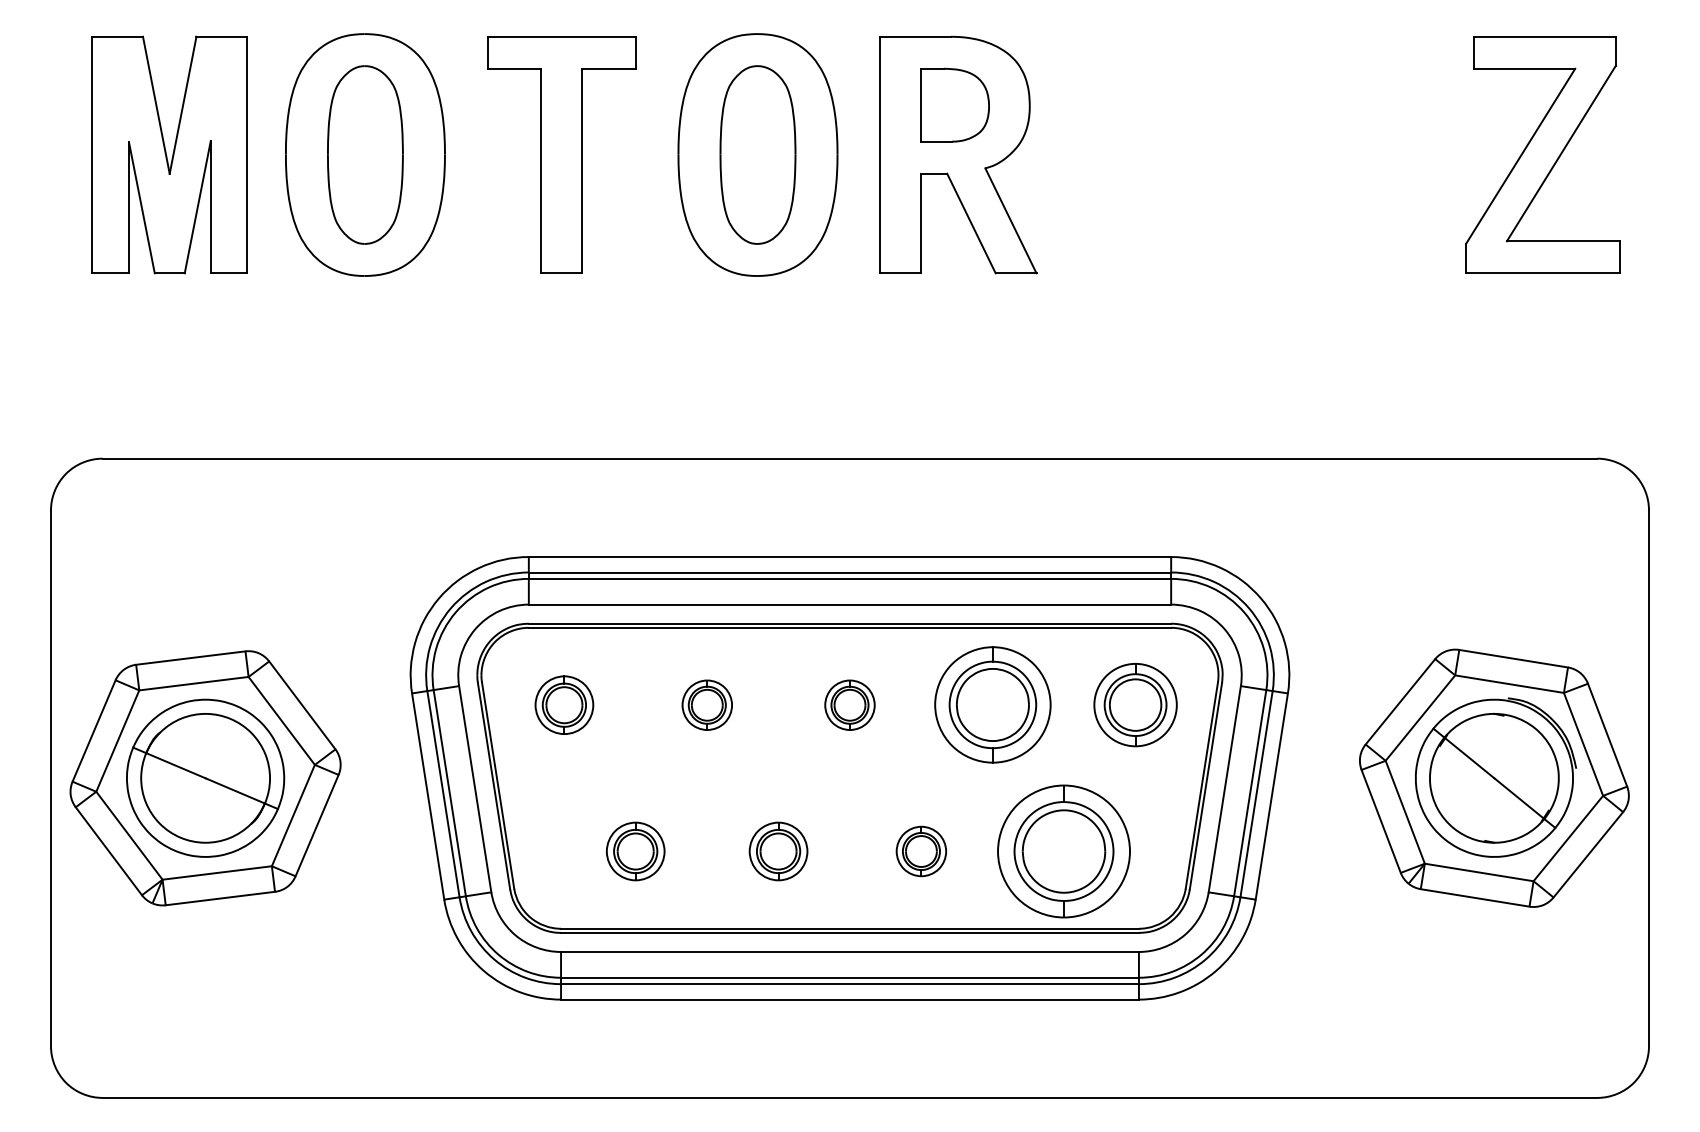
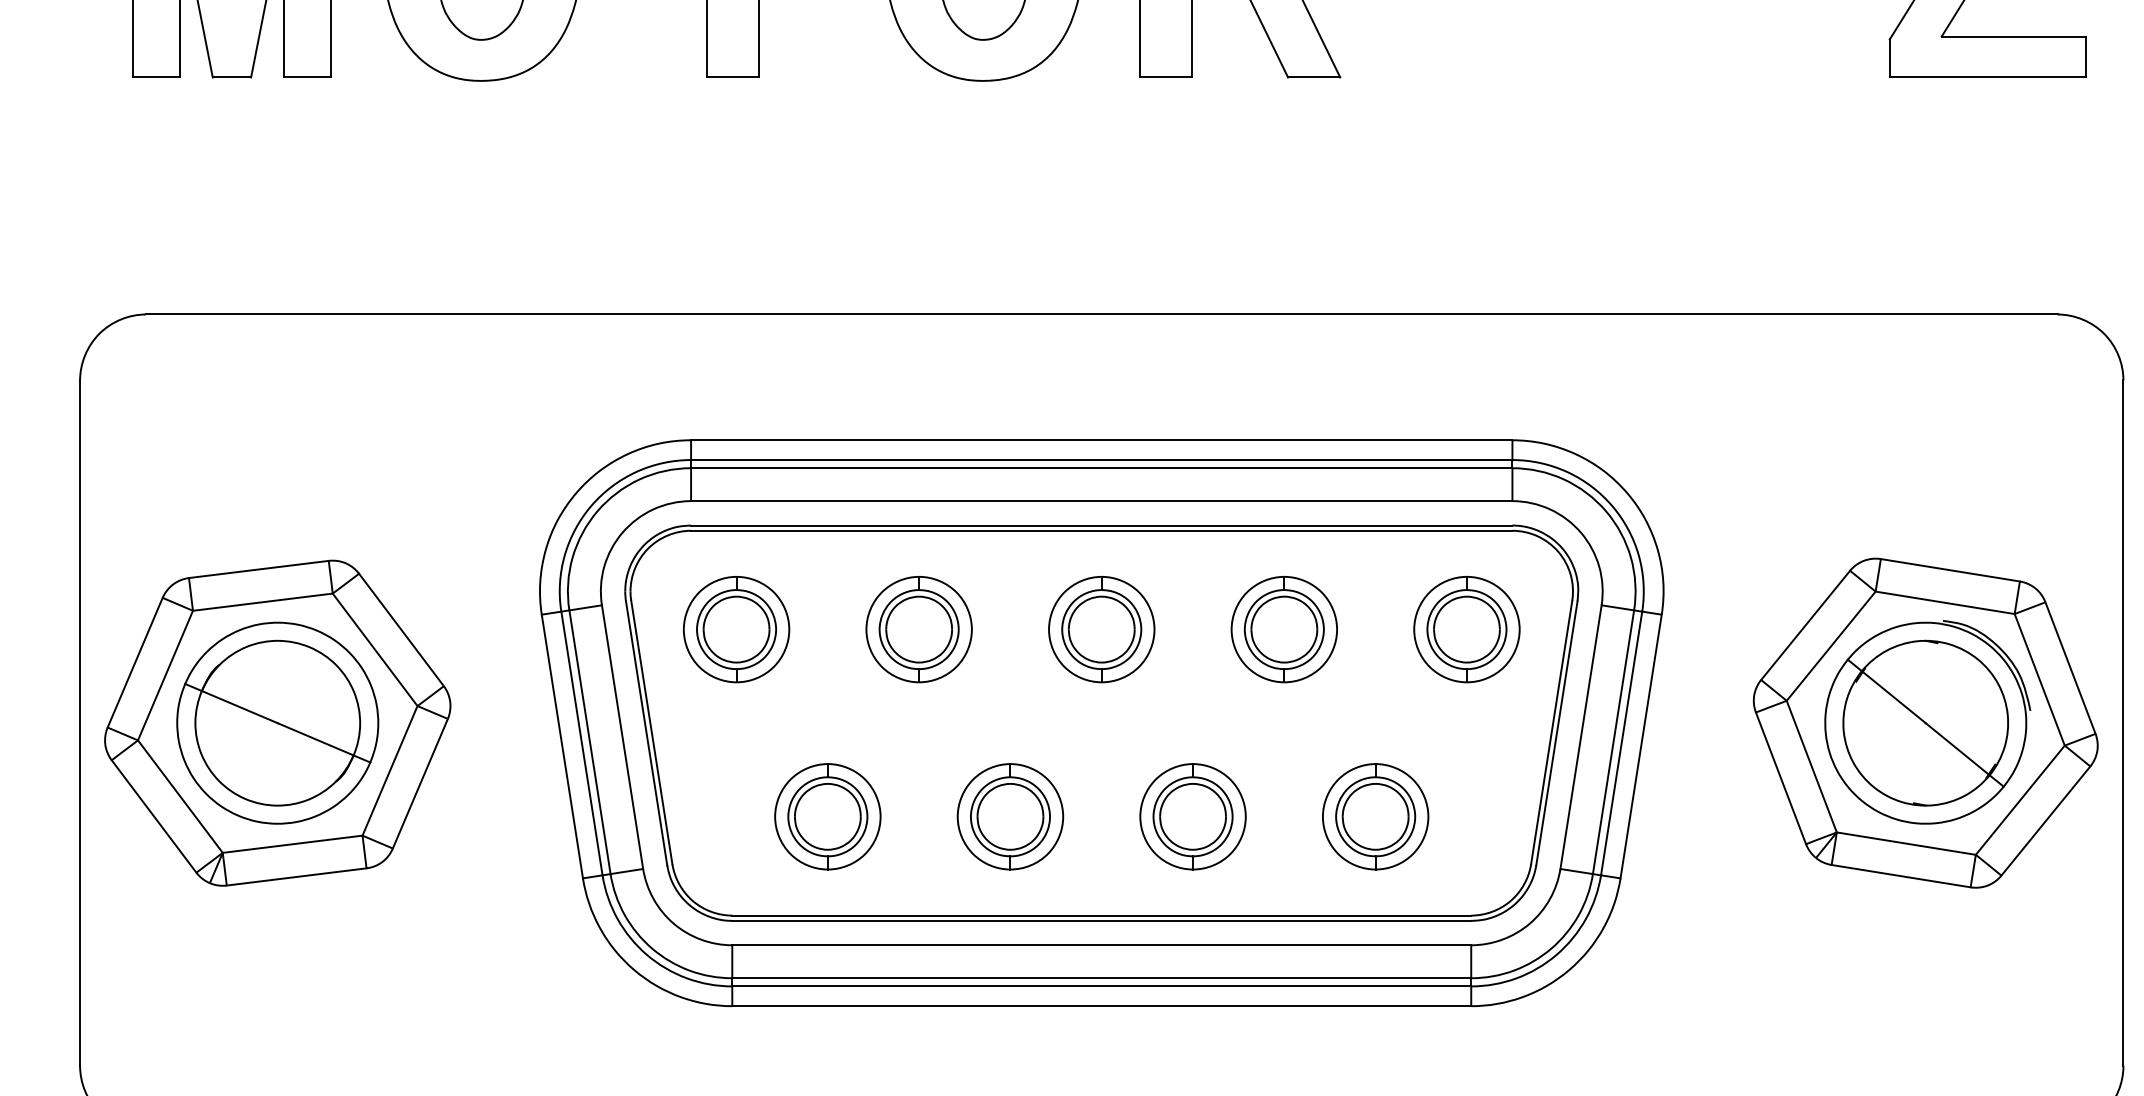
part: (564, 705) -> (736, 630), size x1.43
part: (707, 705) -> (919, 630), size x1.67
part: (849, 705) -> (1101, 630), size x1.67
part: (992, 705) -> (1283, 630), size x0.71
part: (635, 851) -> (827, 816), size x1.43
part: (778, 851) -> (1010, 816), size x1.43
part: (921, 851) -> (1193, 816), size x1.67
part: (1064, 851) -> (1376, 816), size x0.62

